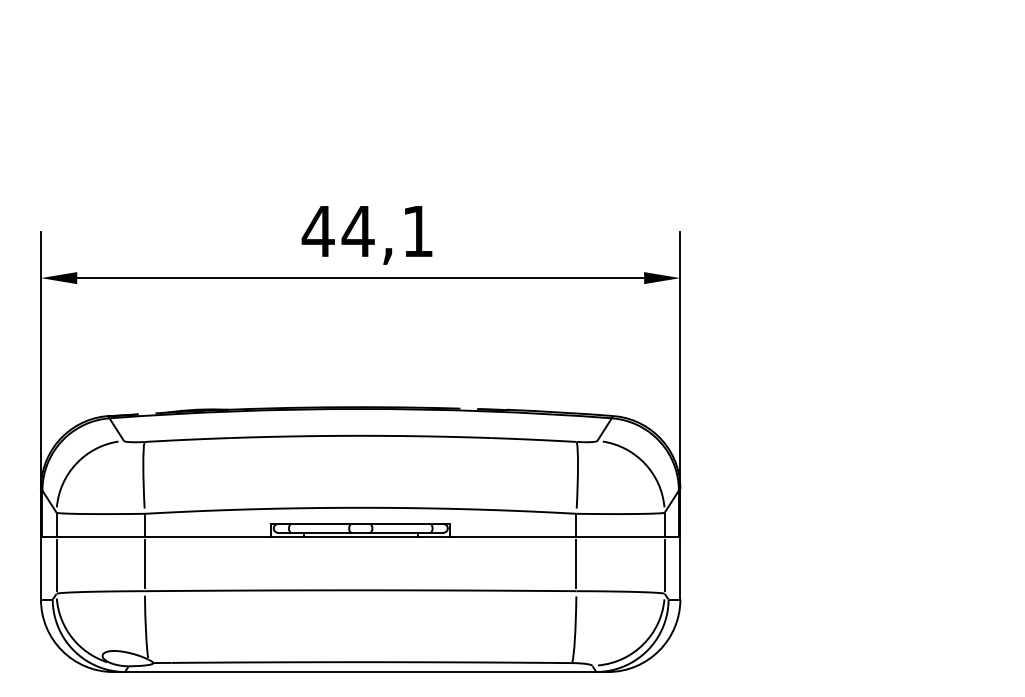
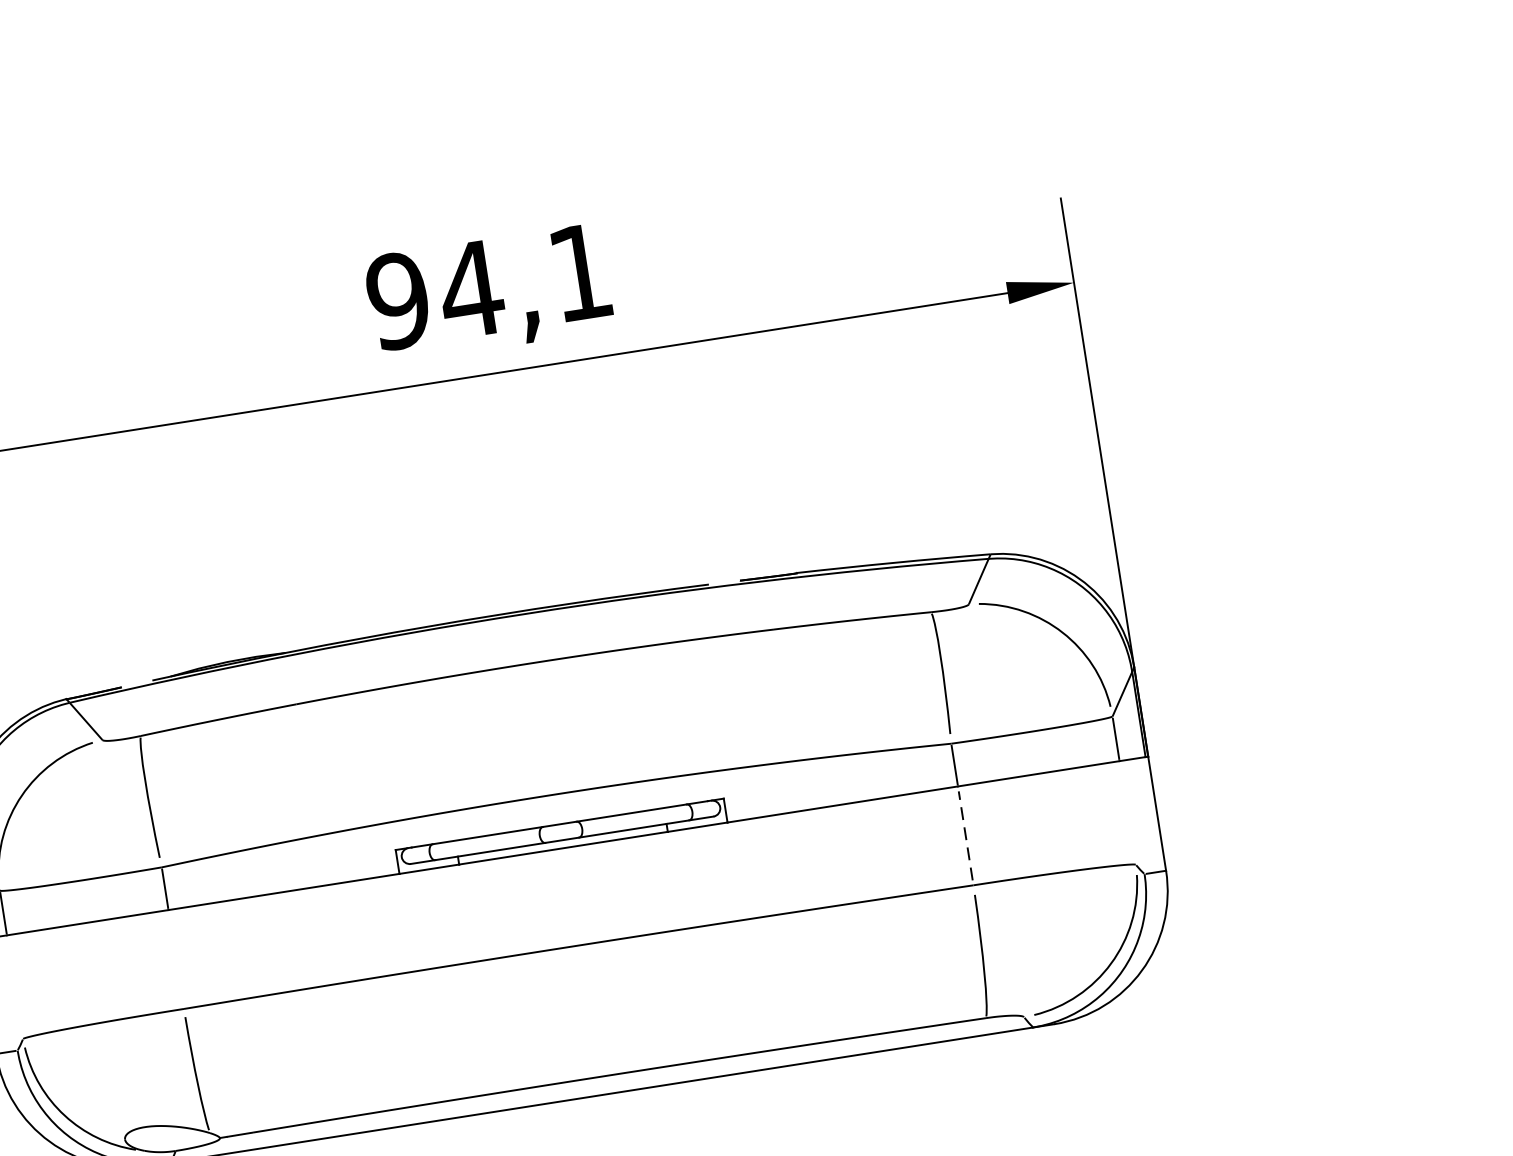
text: (317, 231) -> (396, 301), 44,1 -> 94,1
line: (144, 563) -> (175, 958), removed
line: (576, 563) -> (965, 834), solid -> dashed
line: (56, 564) -> (14, 985), removed
line: (664, 564) -> (1127, 811), removed

